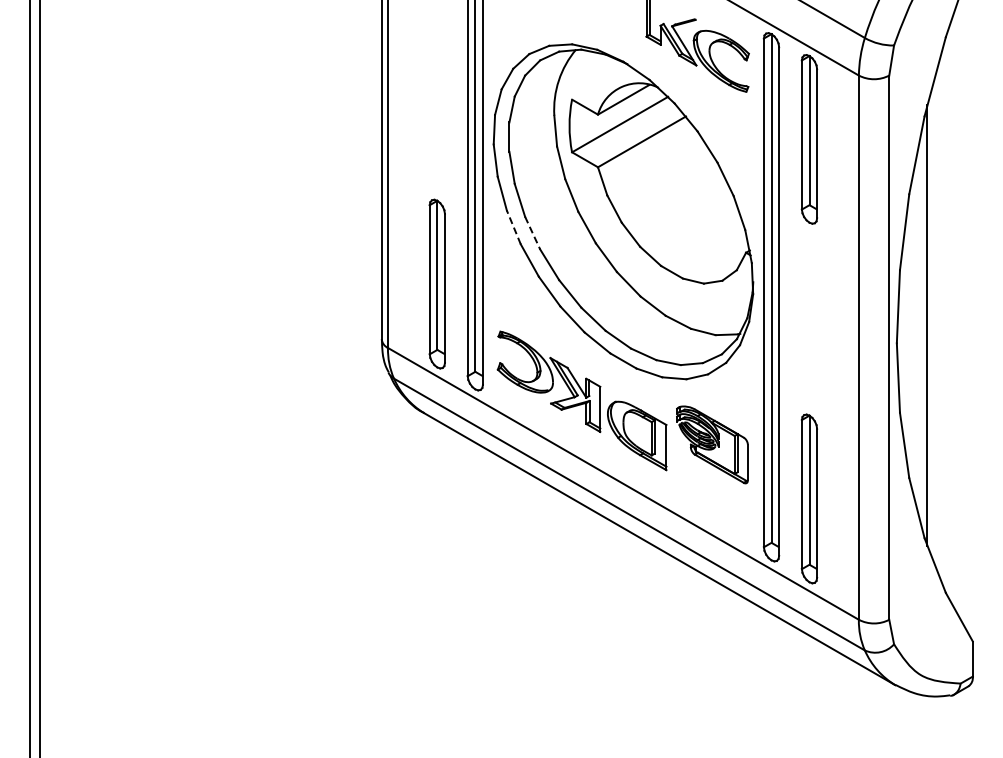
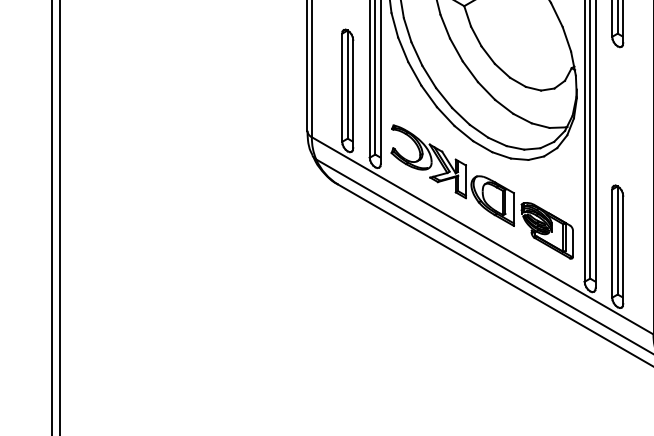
line: (513, 226) -> (402, 49), dashed -> solid
line: (532, 233) -> (416, 54), dashed -> solid
part: (712, 444) -> (547, 230), moved

